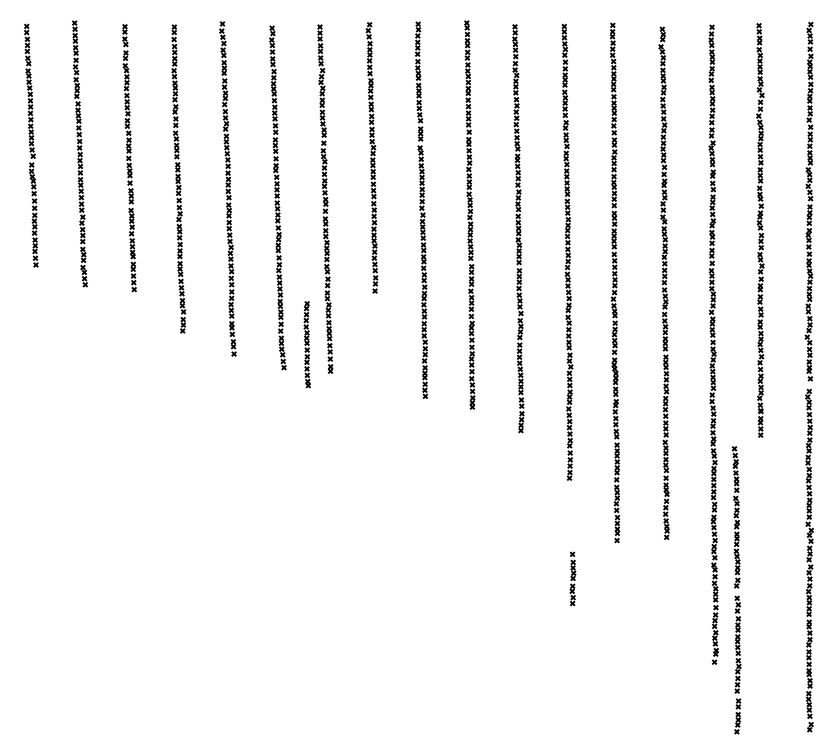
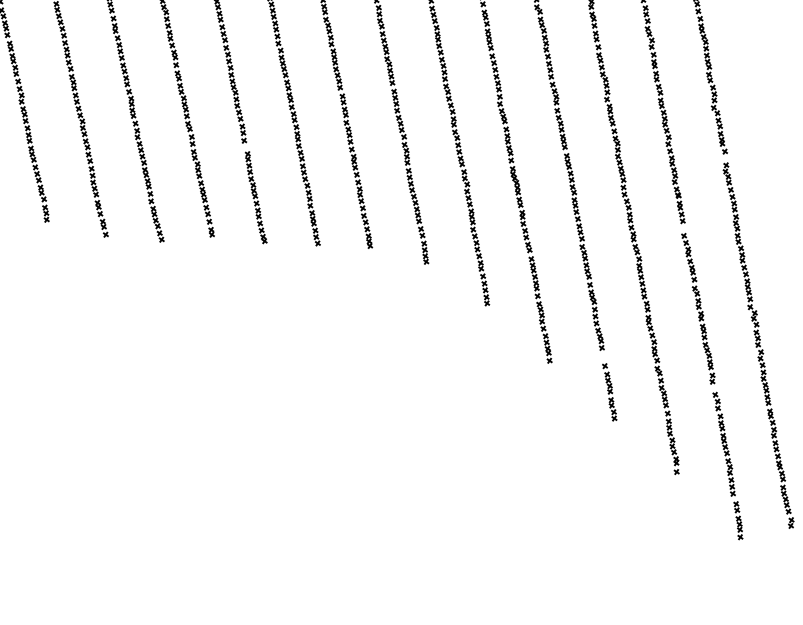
part: (306, 344) -> (254, 197), moved
part: (572, 578) -> (609, 391), moved
part: (736, 590) -> (713, 386), moved

